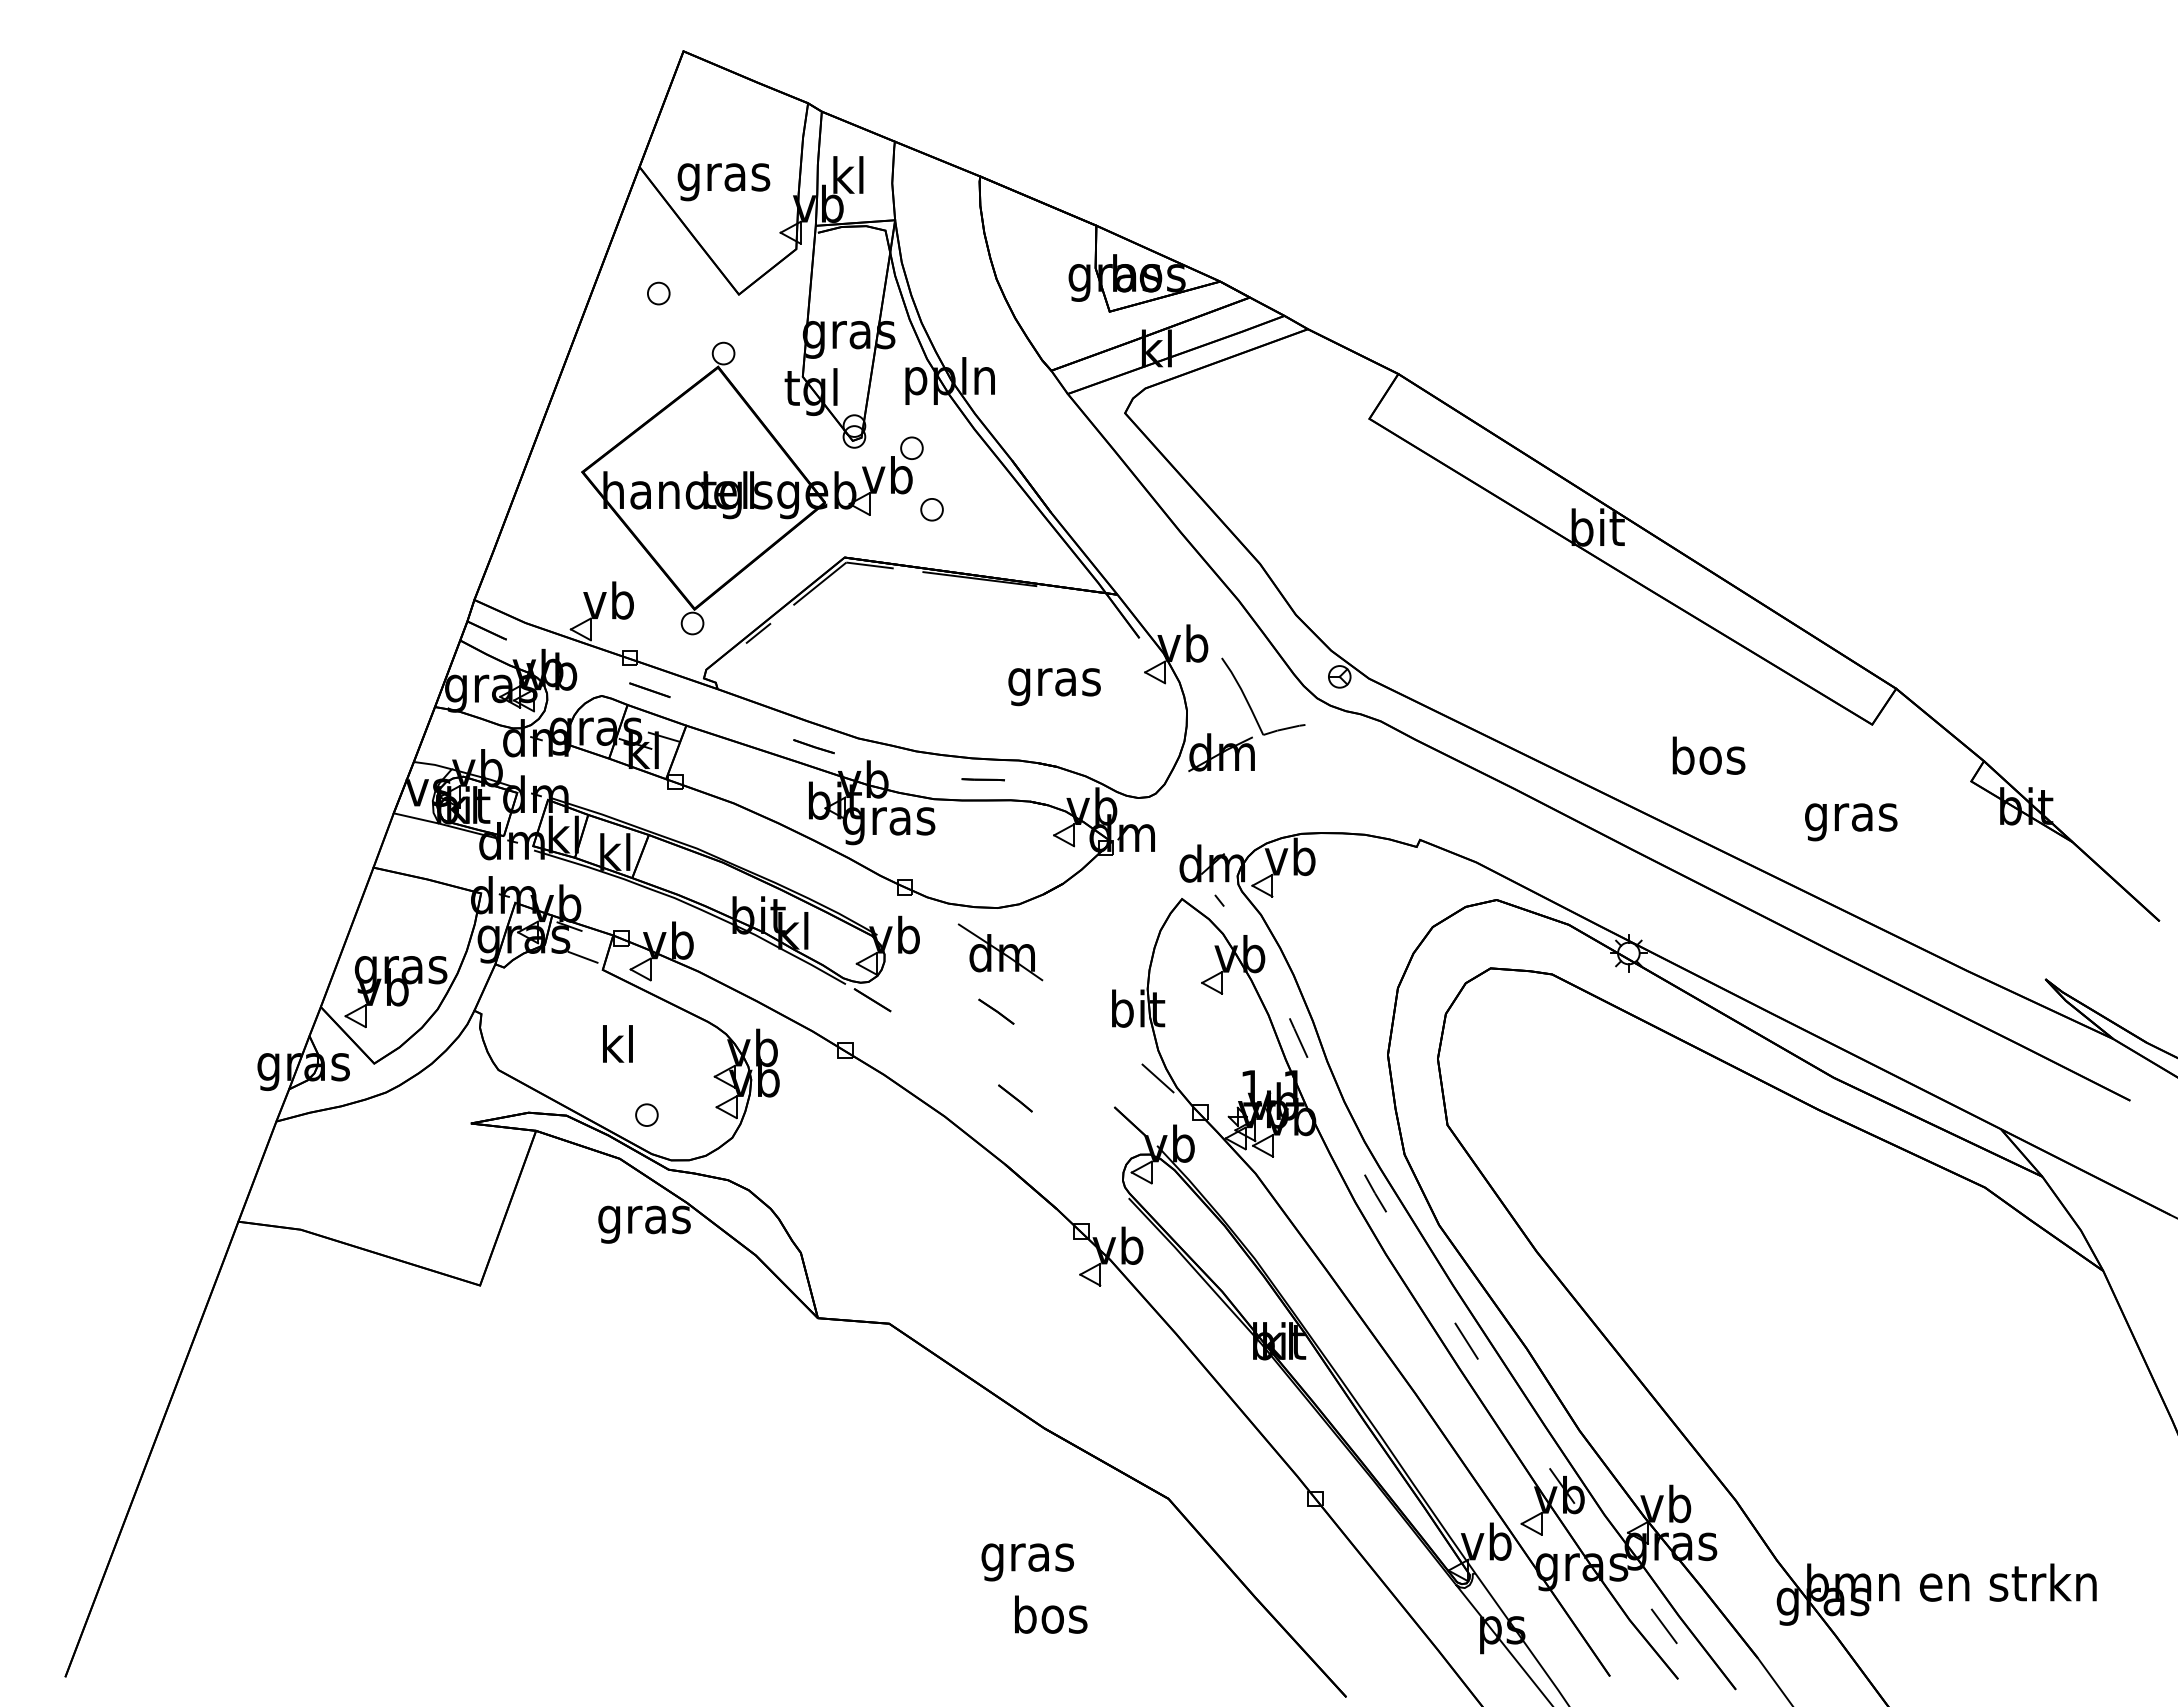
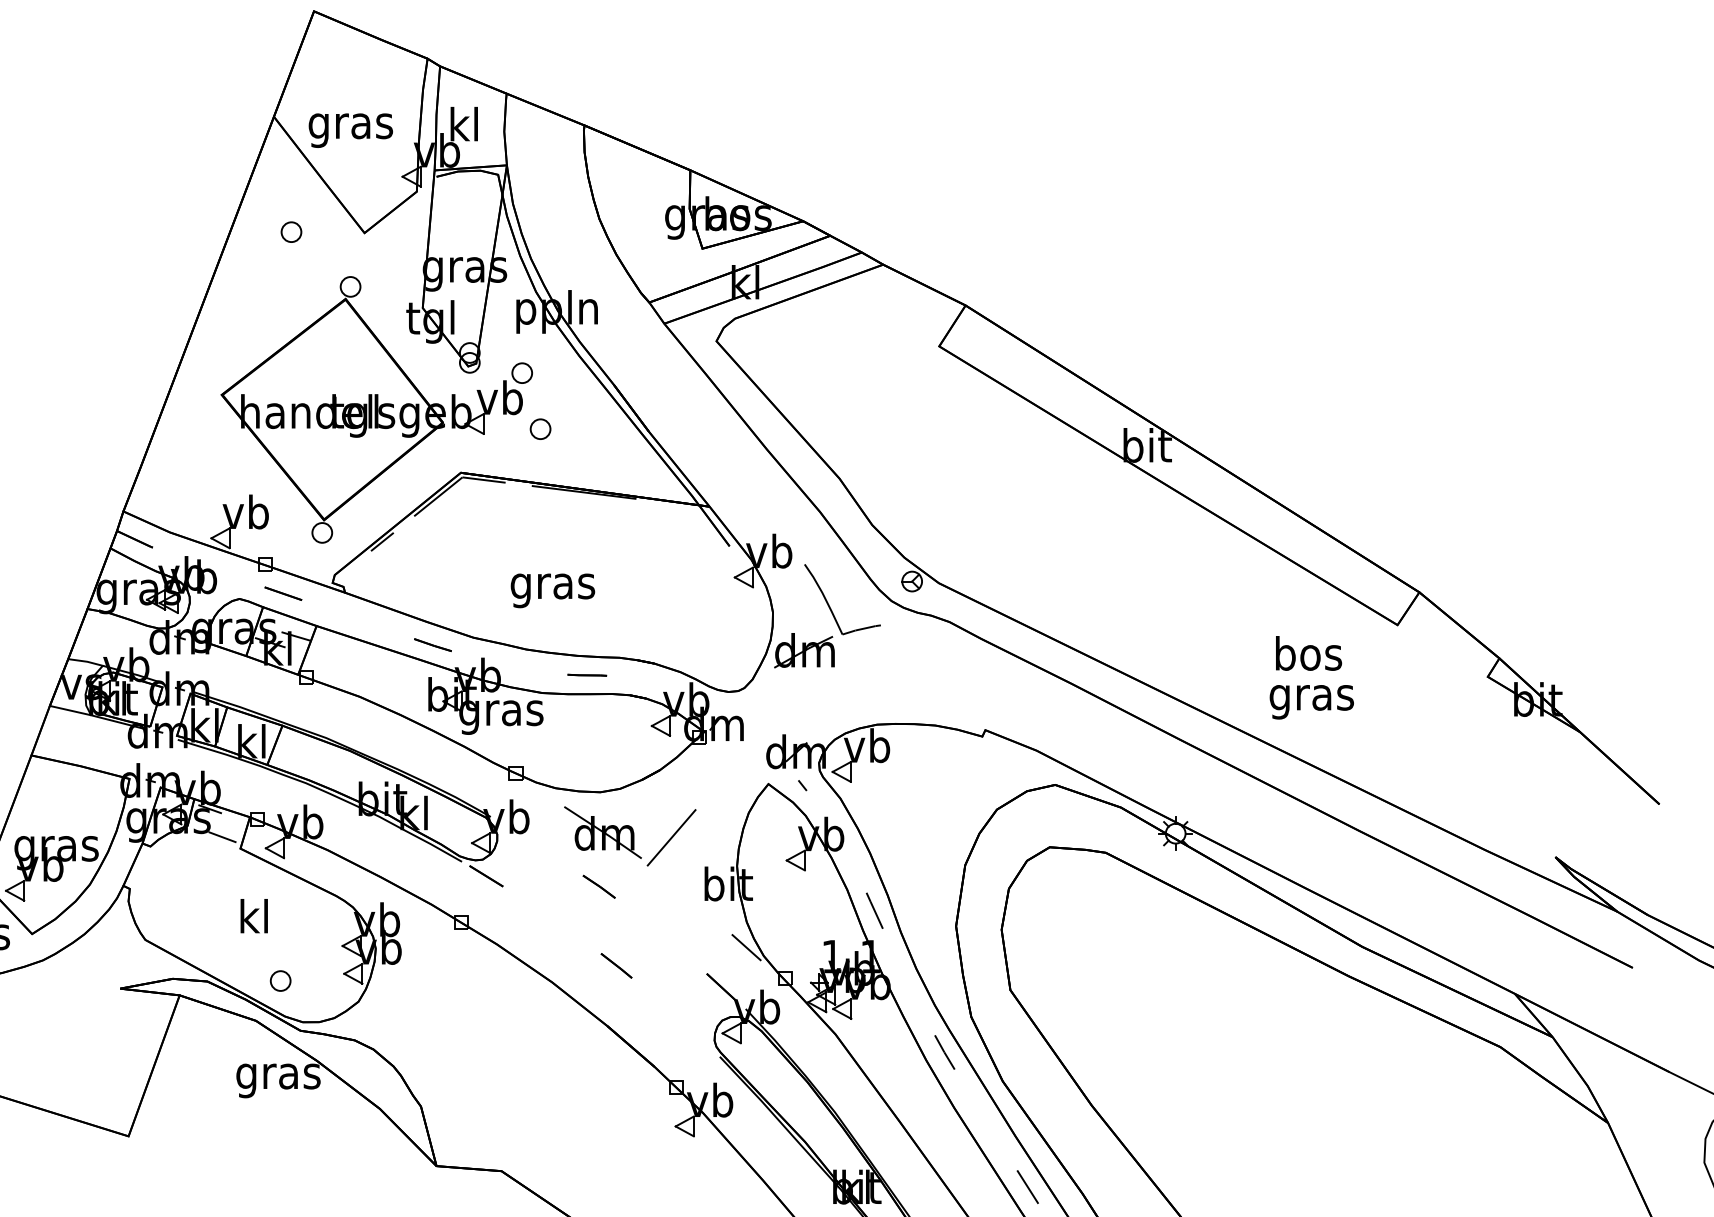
text: (1054, 687) -> (552, 591), moved
text: (1708, 755) -> (1308, 653), moved
text: (1851, 822) -> (1312, 702), moved
line: (1075, 957) -> (671, 837), added

